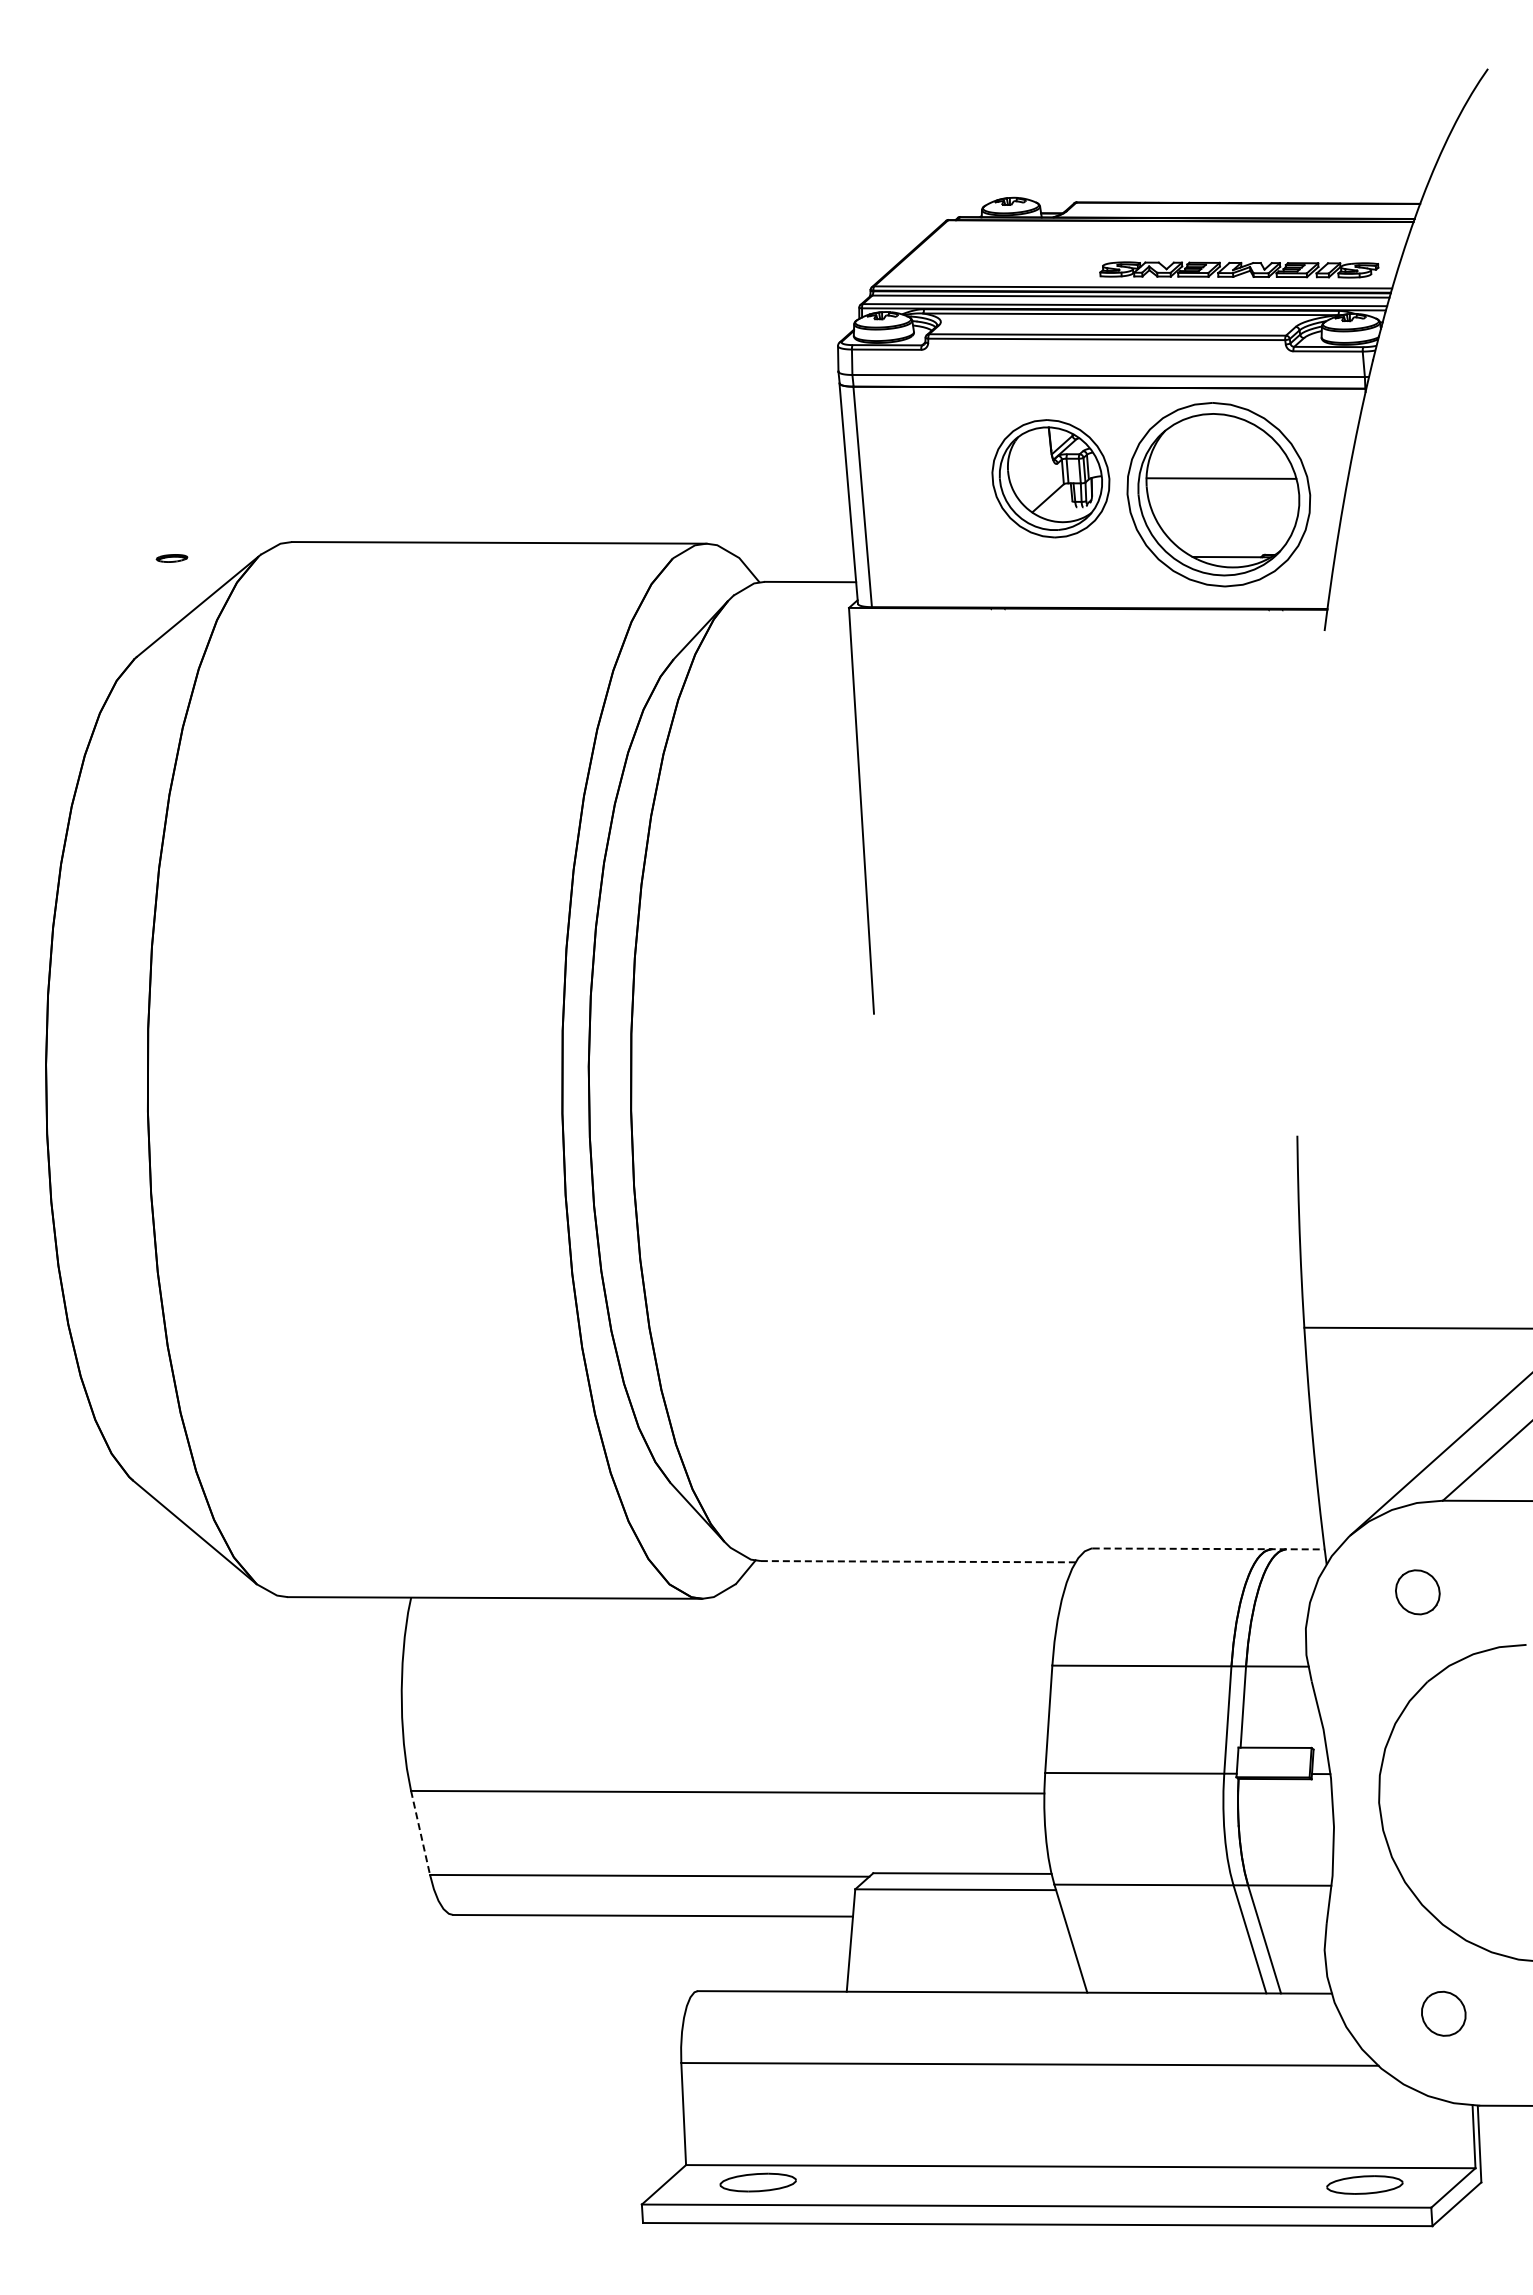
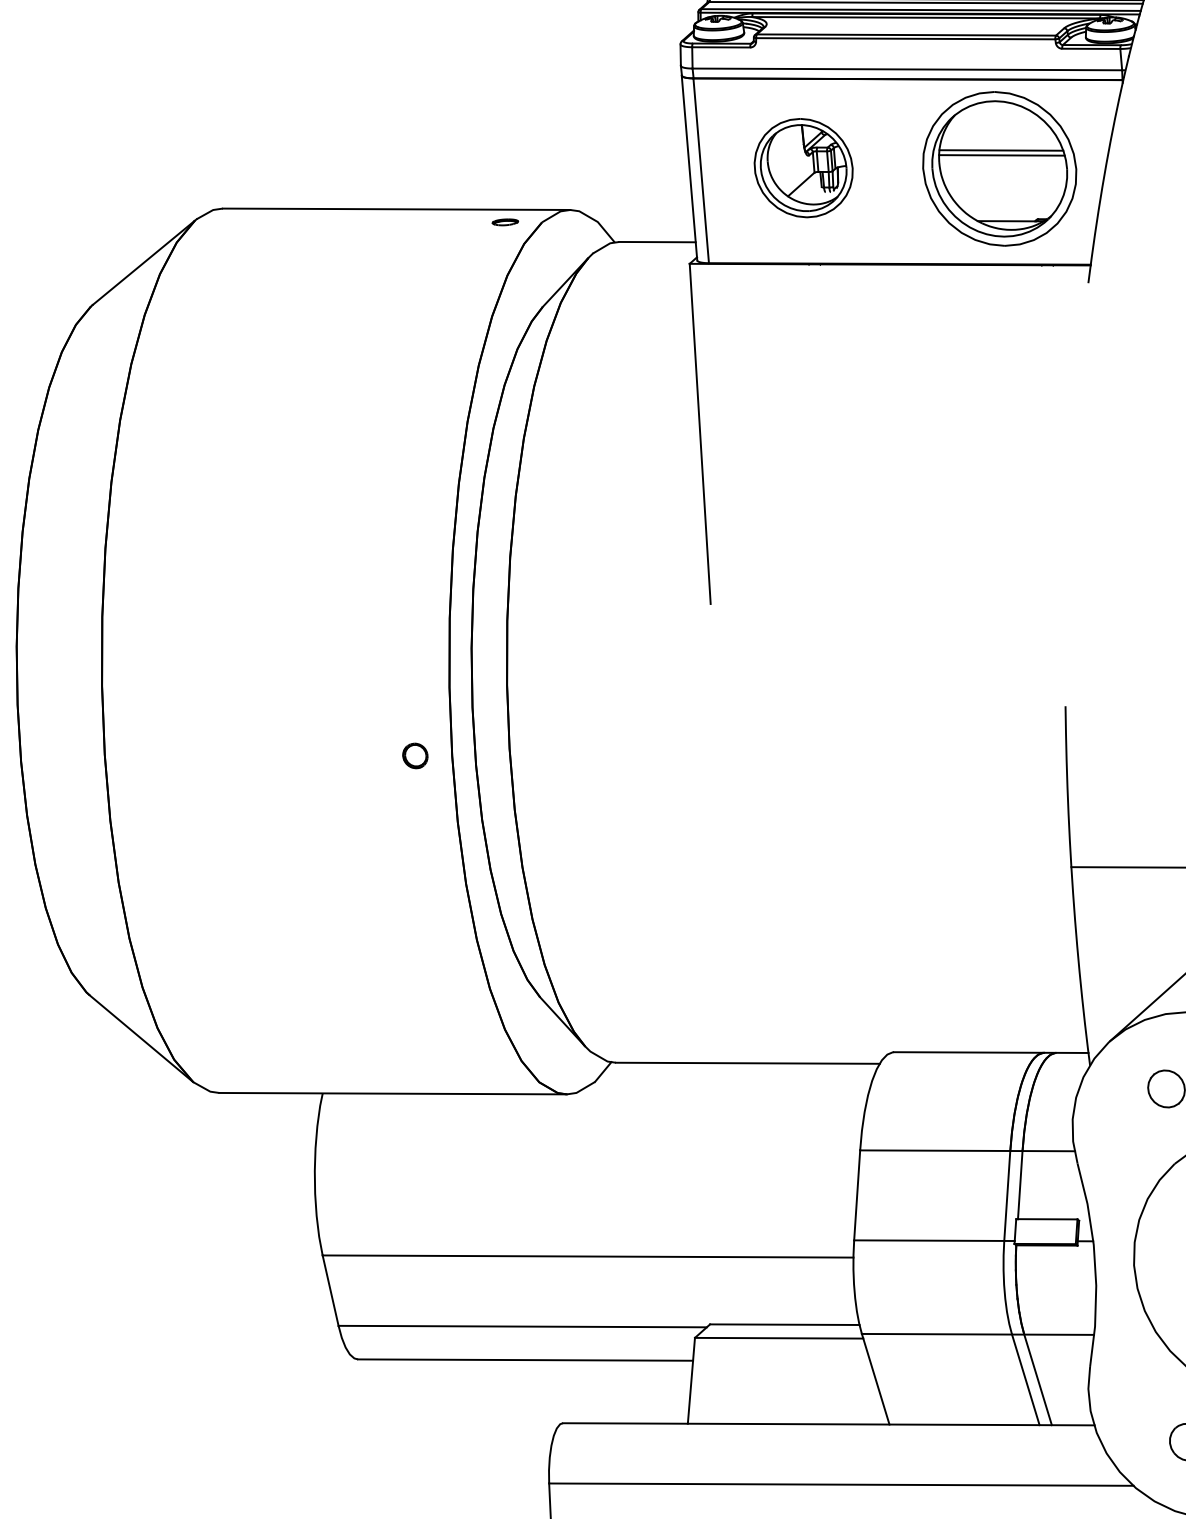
line: (1220, 472) -> (1001, 150), added
part: (1050, 478) -> (803, 167), moved
part: (171, 558) -> (504, 222), moved
part: (521, 1194) -> (415, 755), added
line: (1209, 1548) -> (991, 1052), dashed -> solid
line: (917, 1561) -> (747, 1063), dashed -> solid
line: (420, 1833) -> (330, 1291), dashed -> solid

